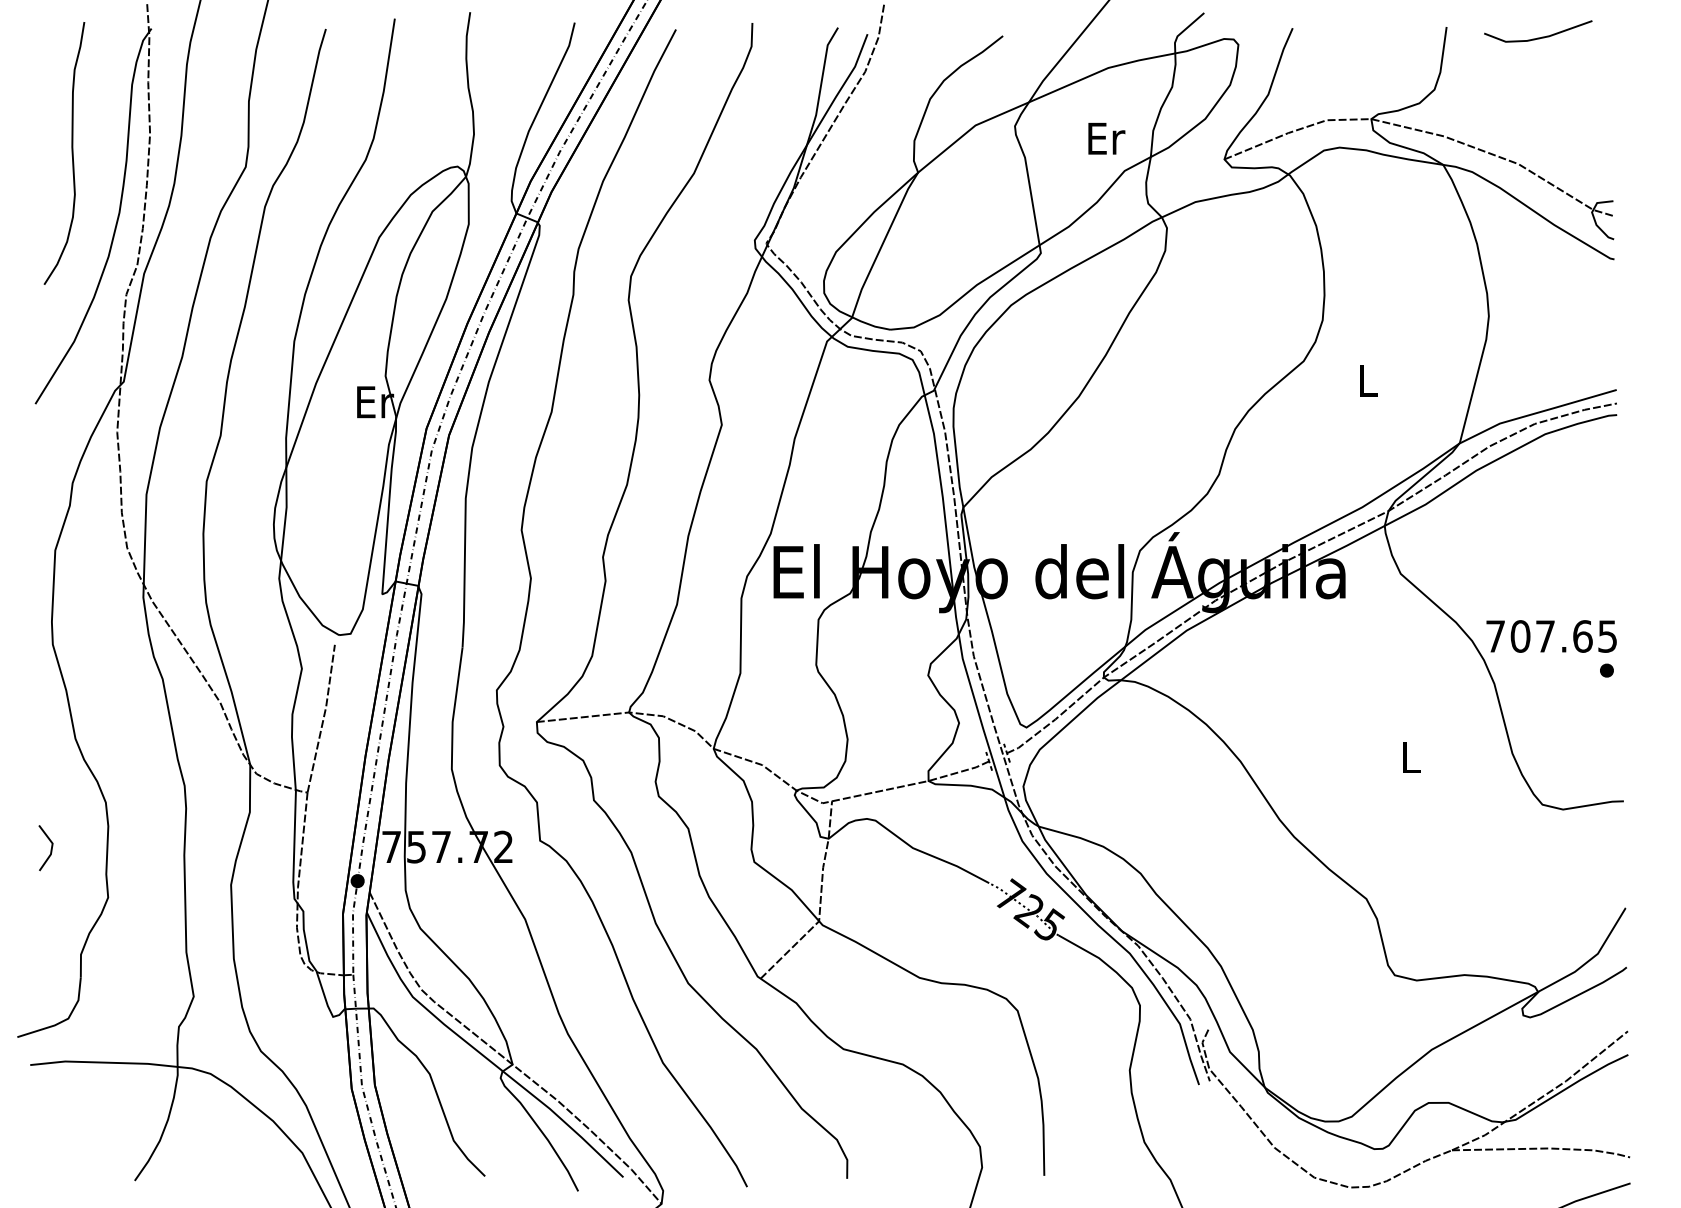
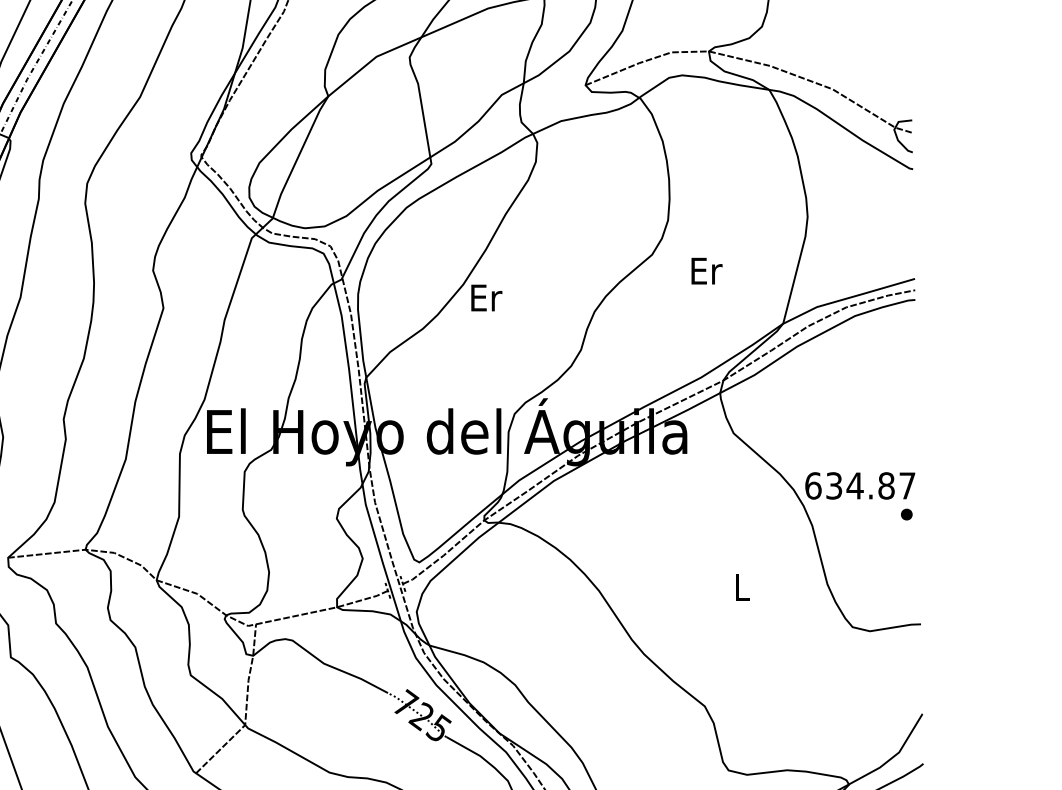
text: (1106, 138) -> (486, 297), moved
text: (1368, 380) -> (706, 270), L -> Er
text: (1551, 636) -> (860, 485), 707.65 -> 634.87

